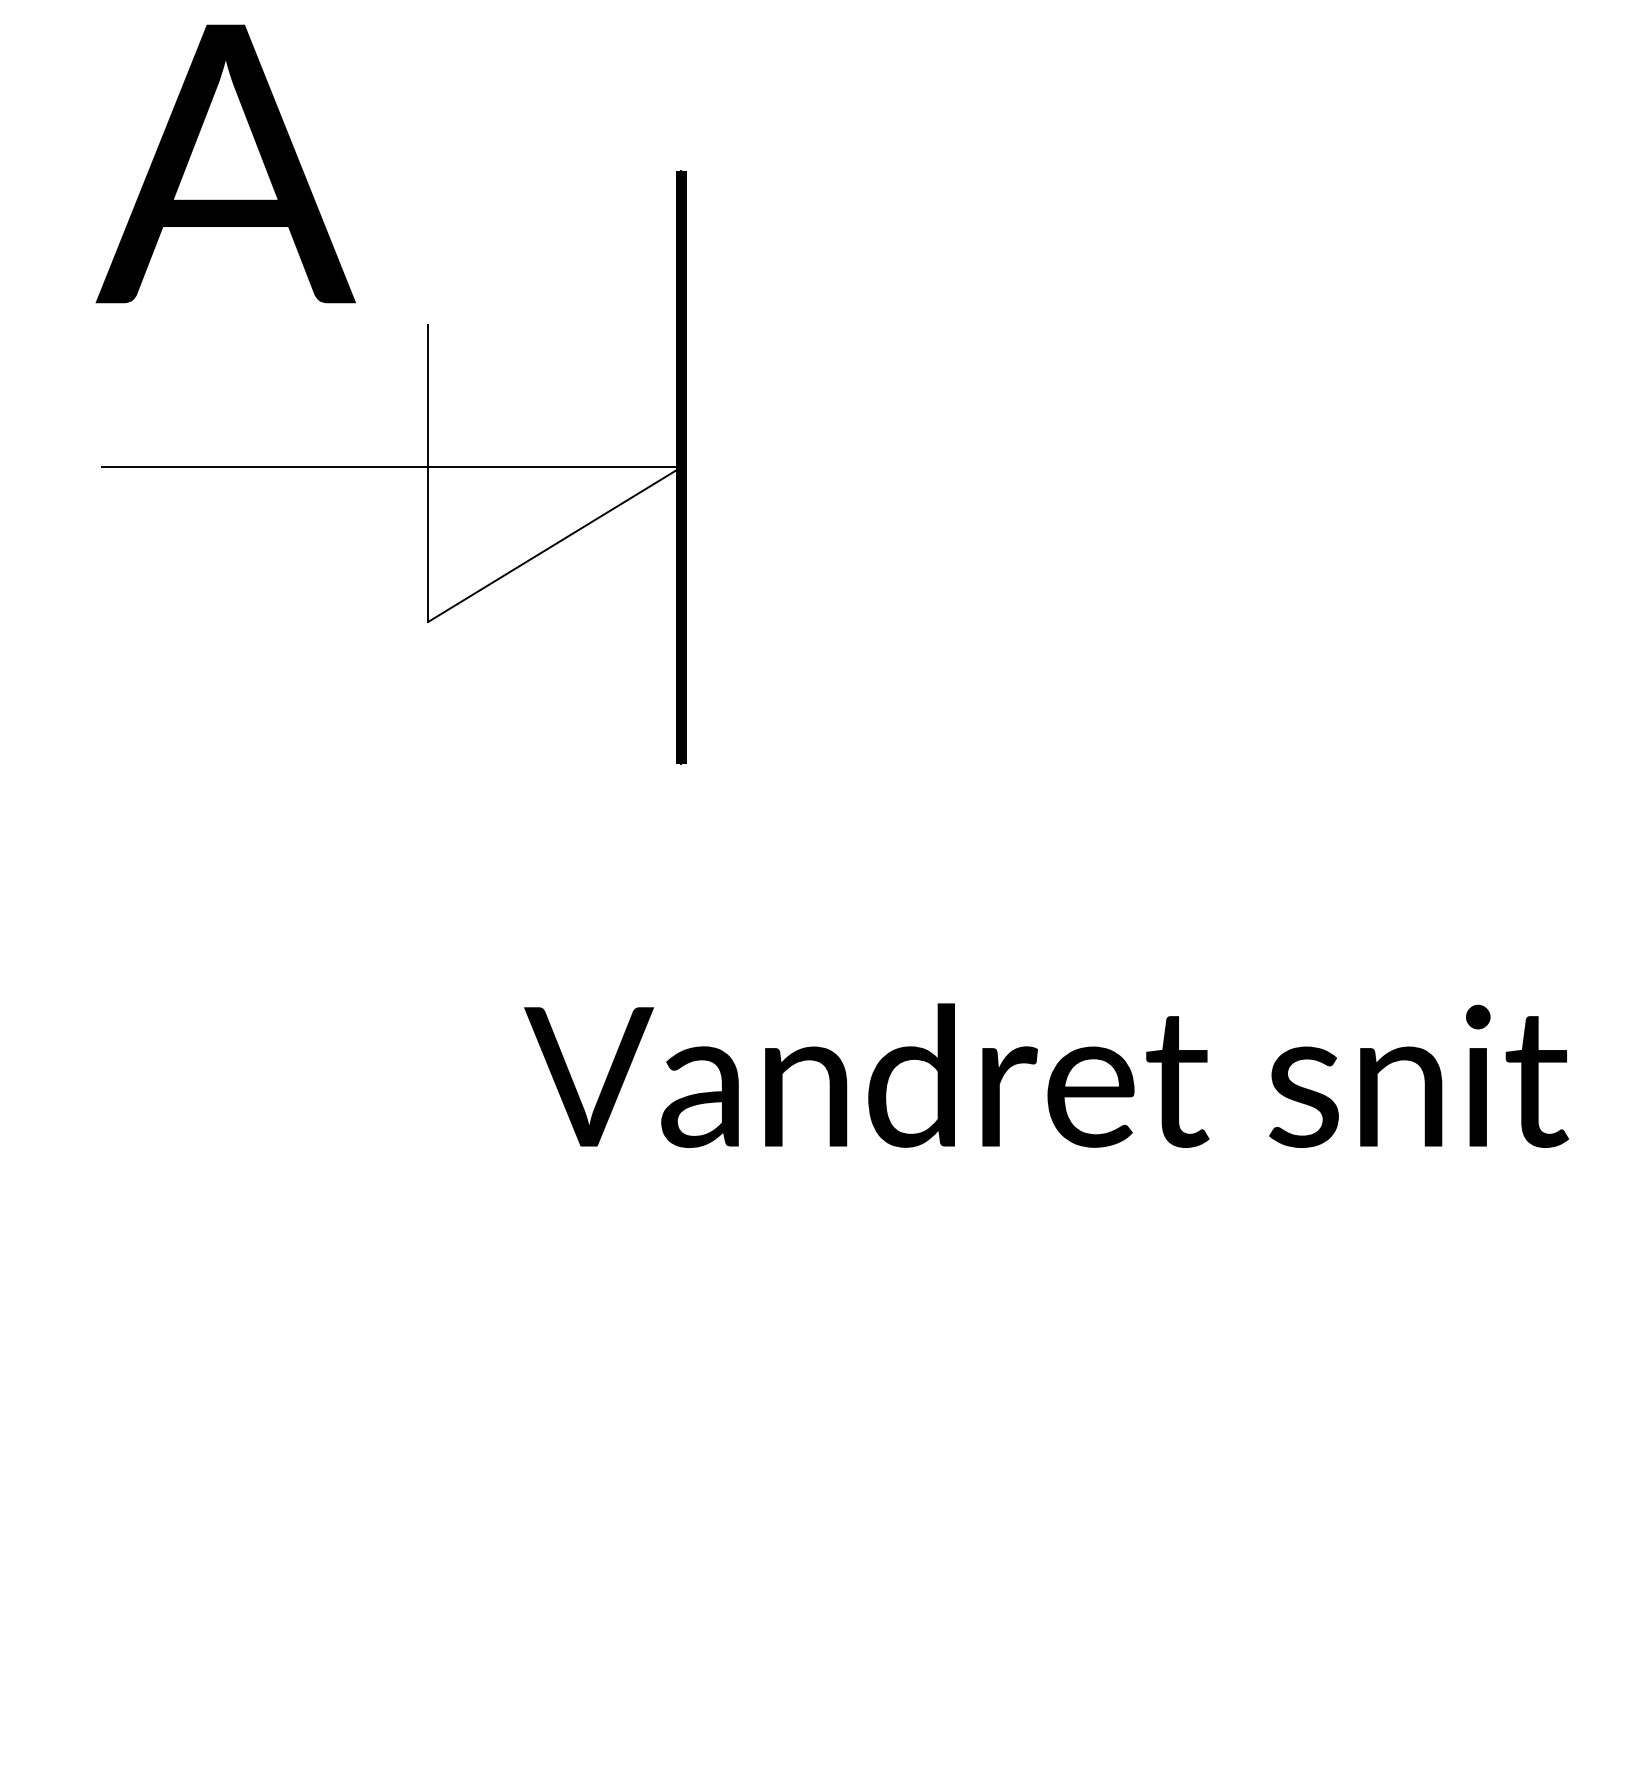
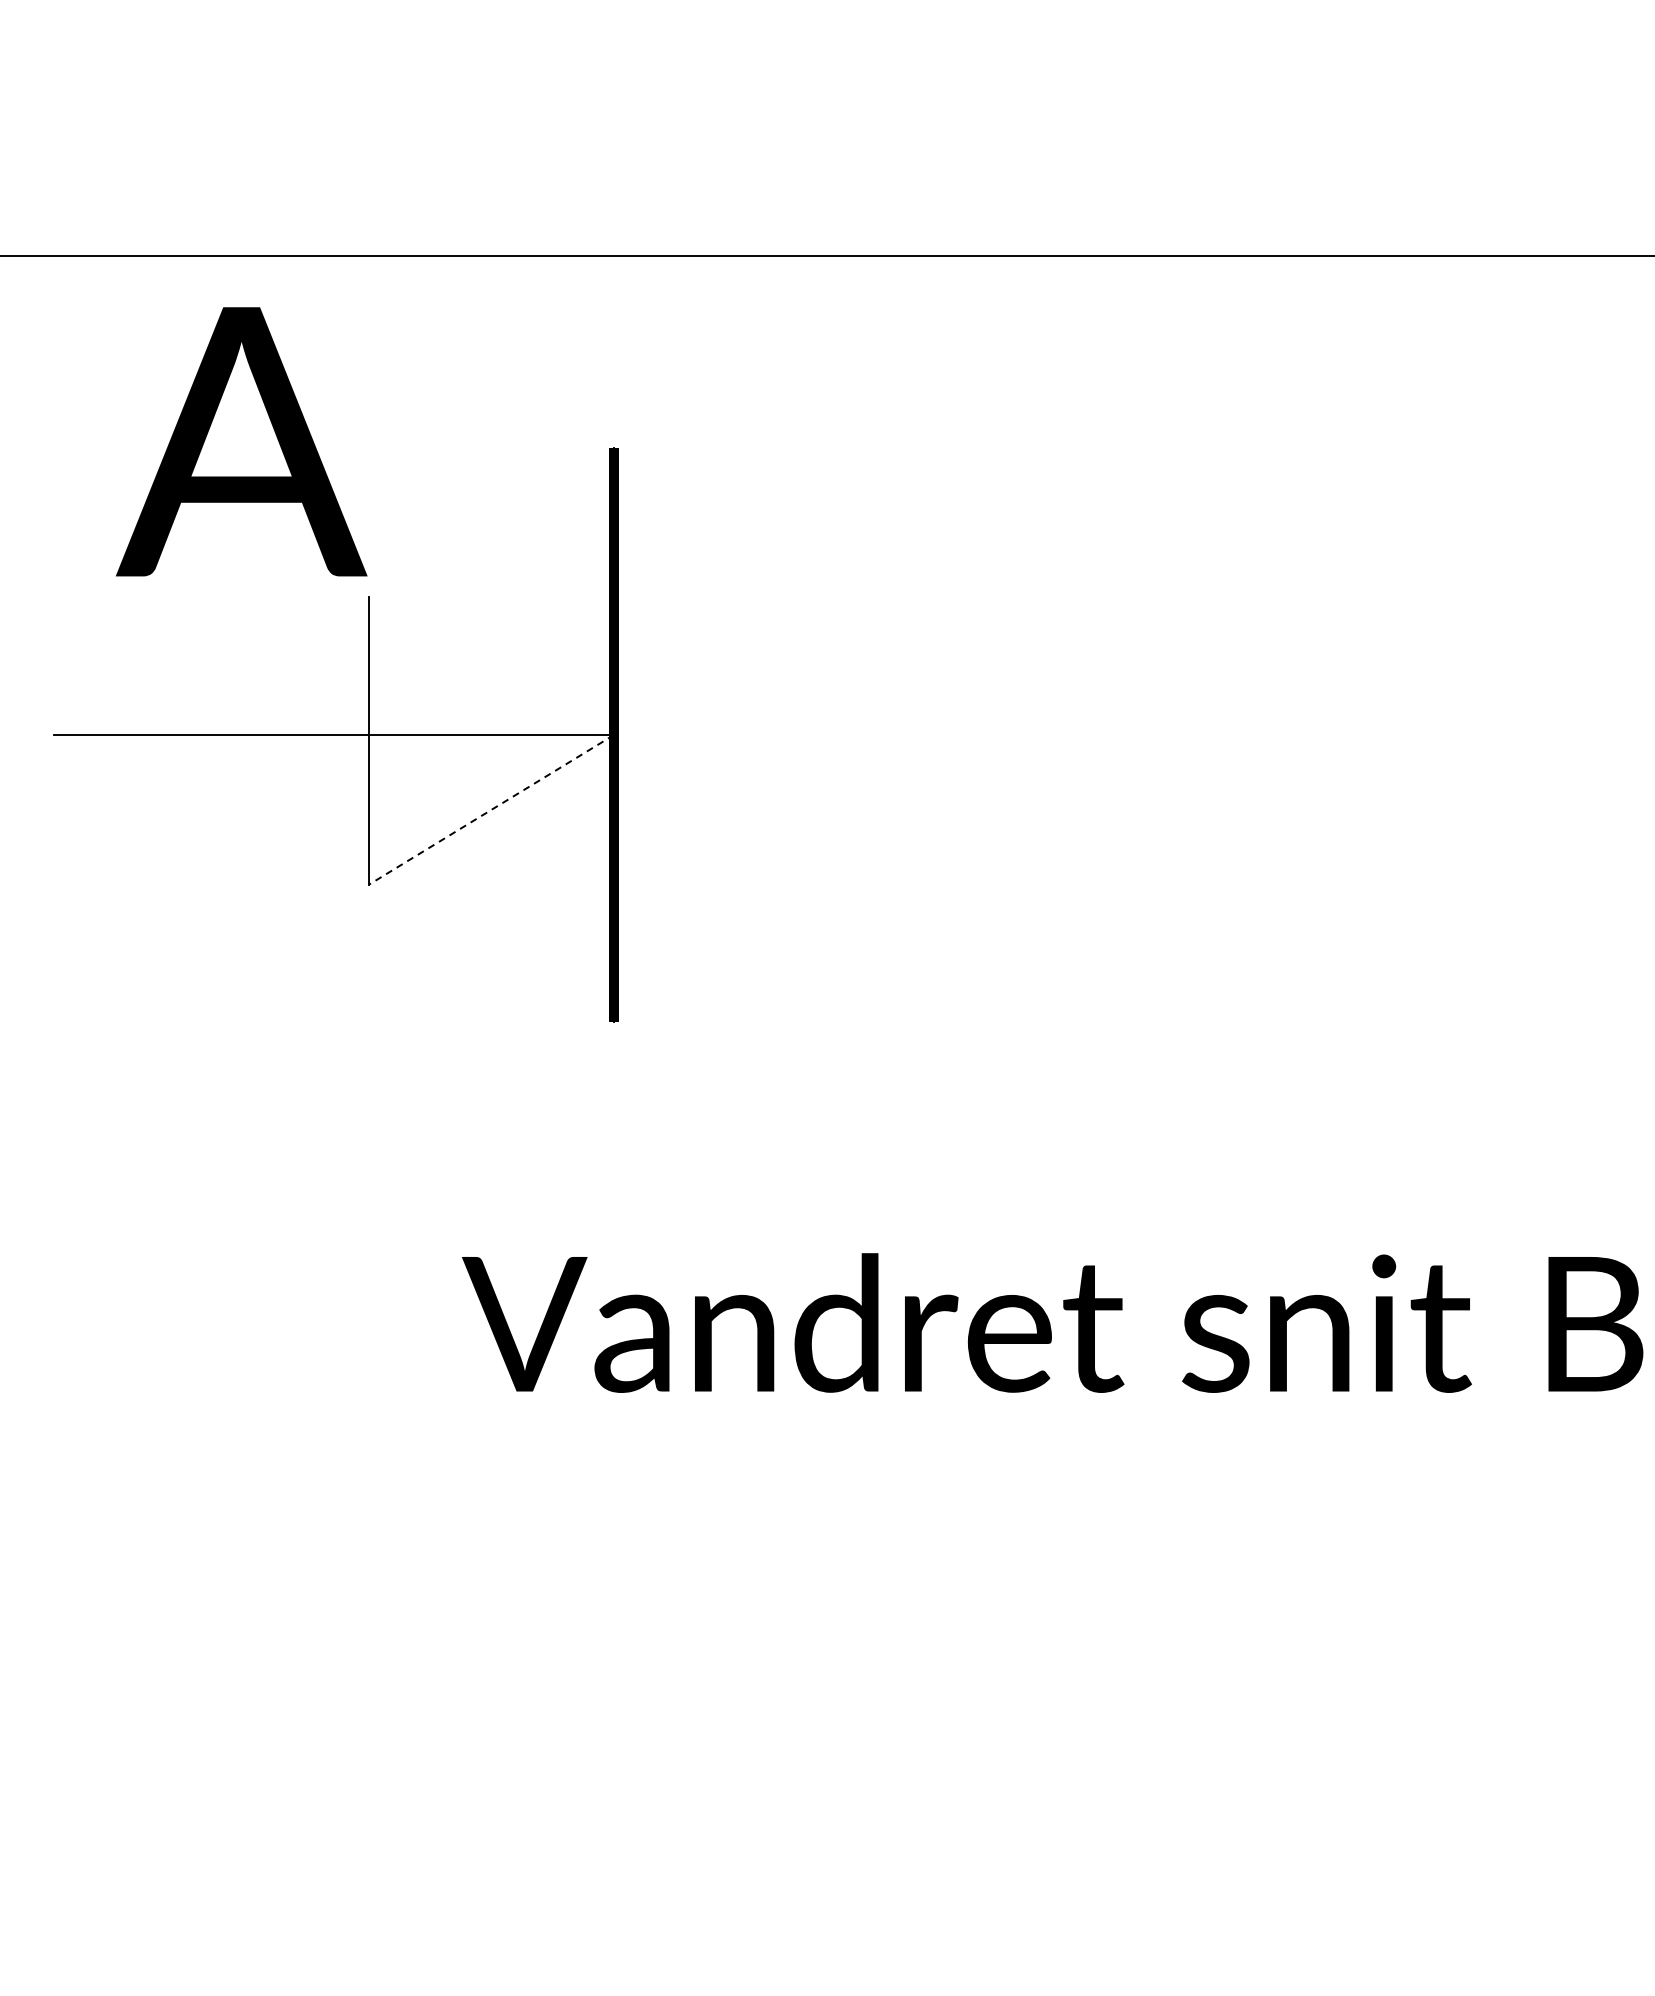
text: (225, 163) -> (241, 441), moved
line: (554, 544) -> (491, 809), solid -> dashed

